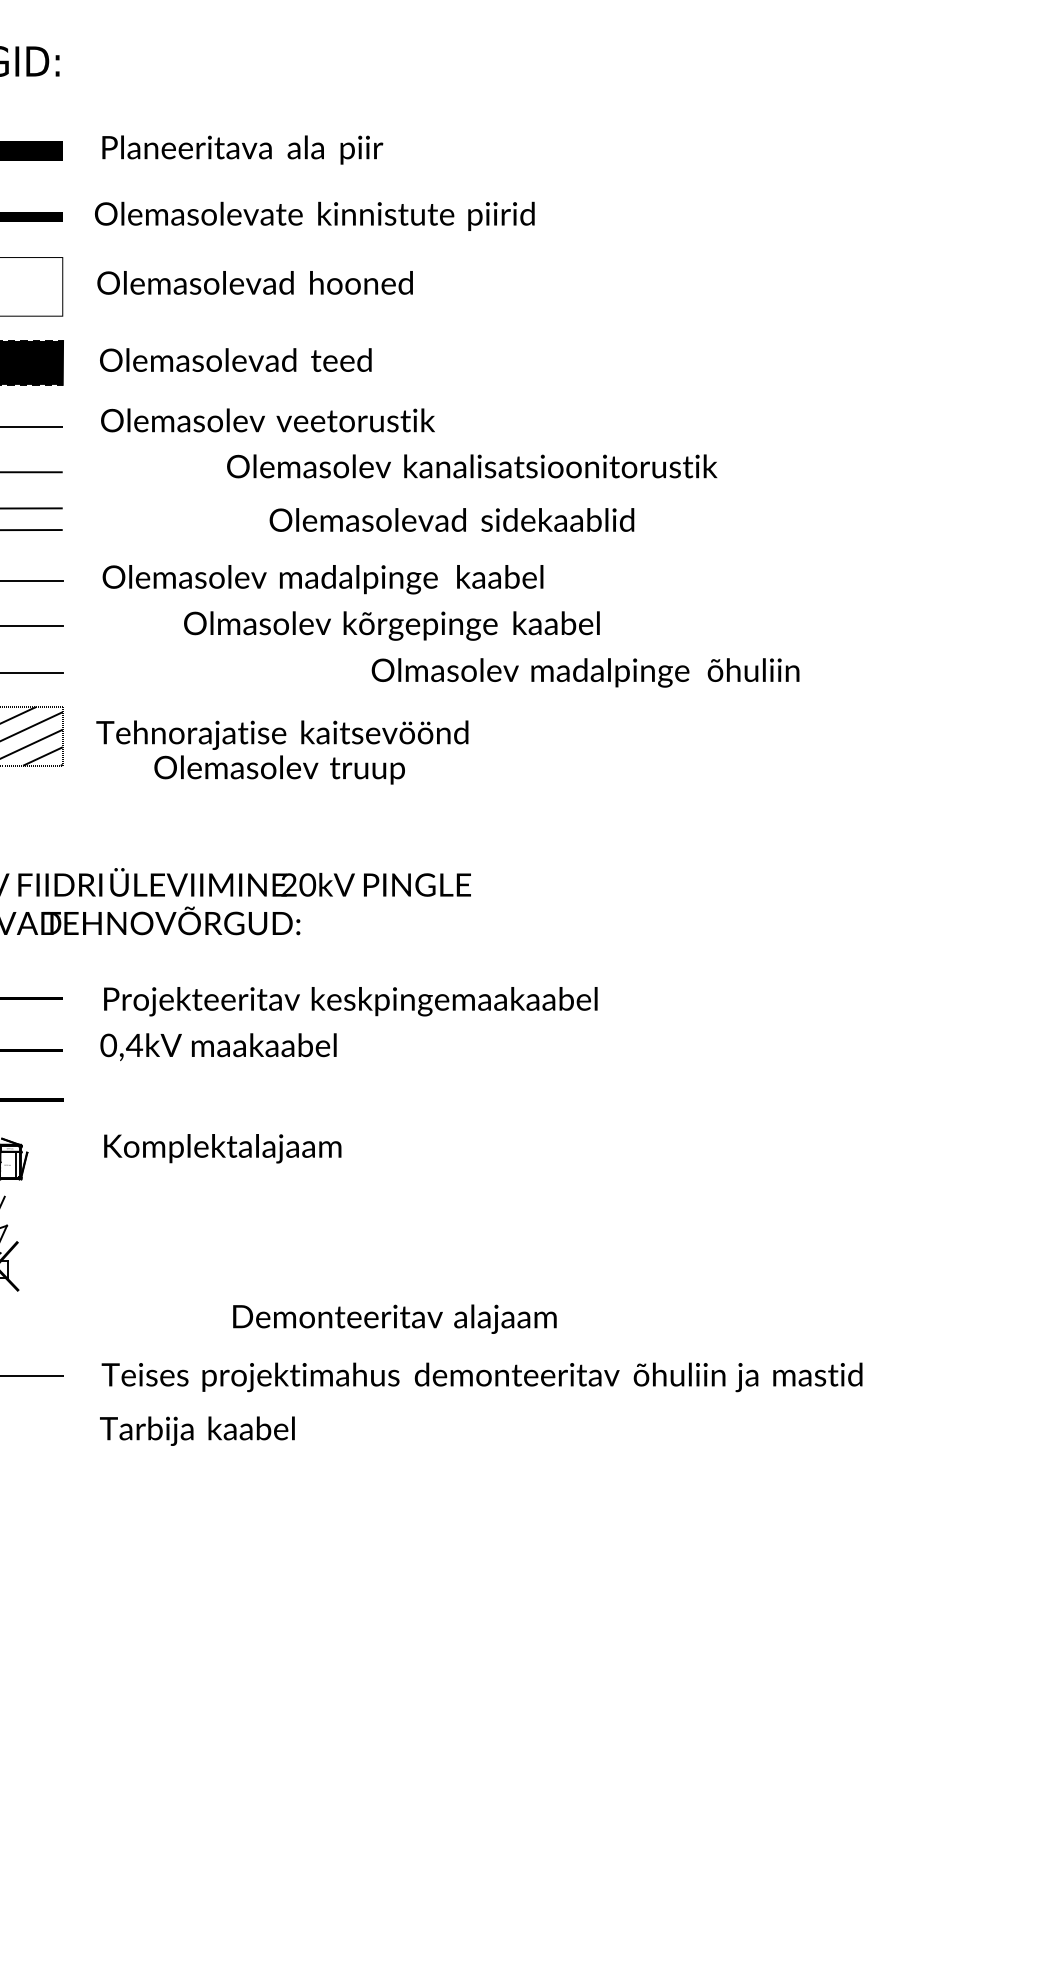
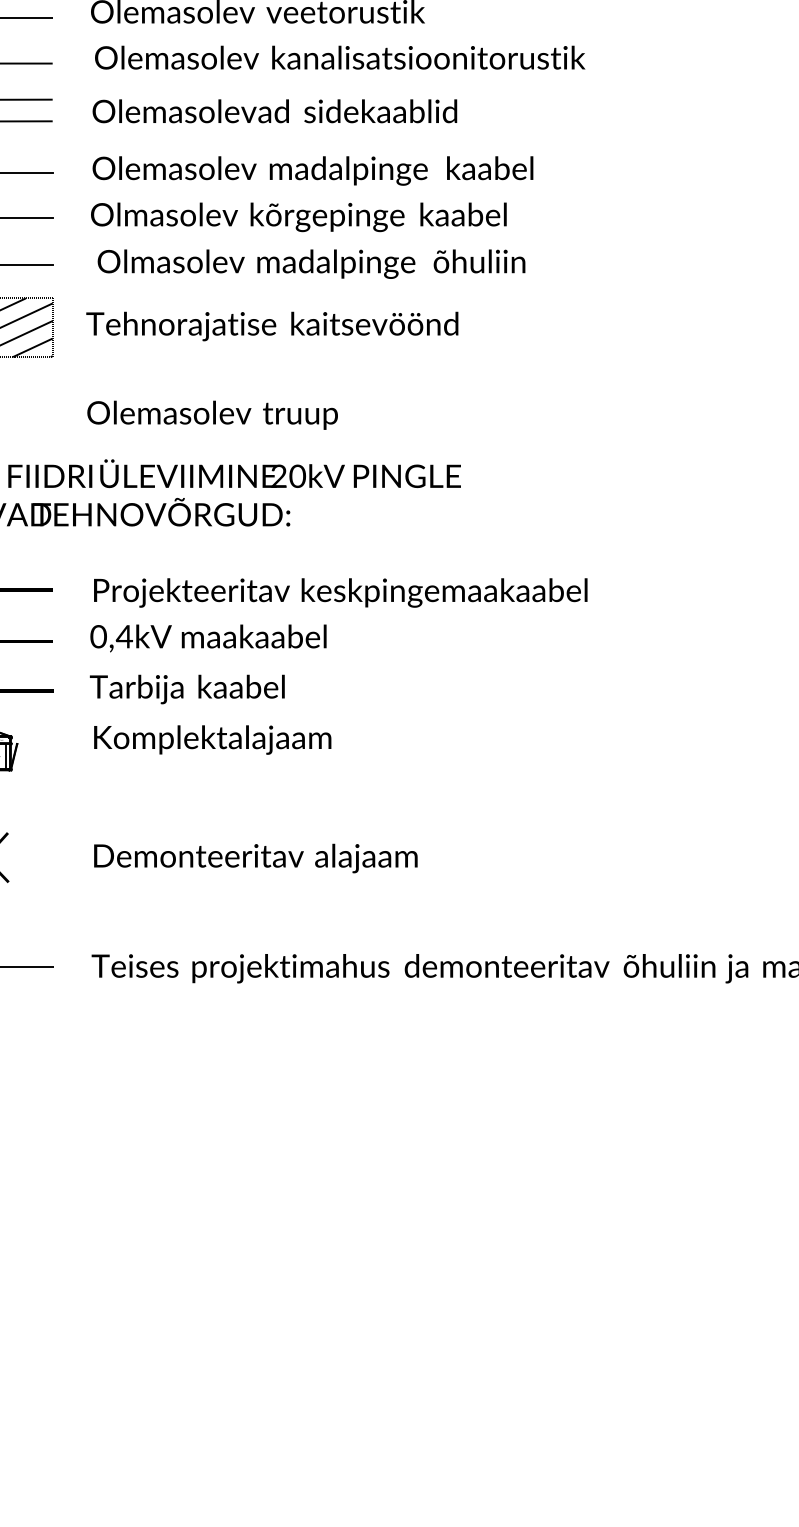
text: (472, 466) -> (340, 57), moved
text: (451, 519) -> (274, 110), moved
text: (391, 625) -> (298, 216), moved
text: (585, 672) -> (311, 263), moved
text: (279, 769) -> (212, 414), moved
text: (394, 1318) -> (255, 857), moved
text: (197, 1430) -> (187, 688), moved

